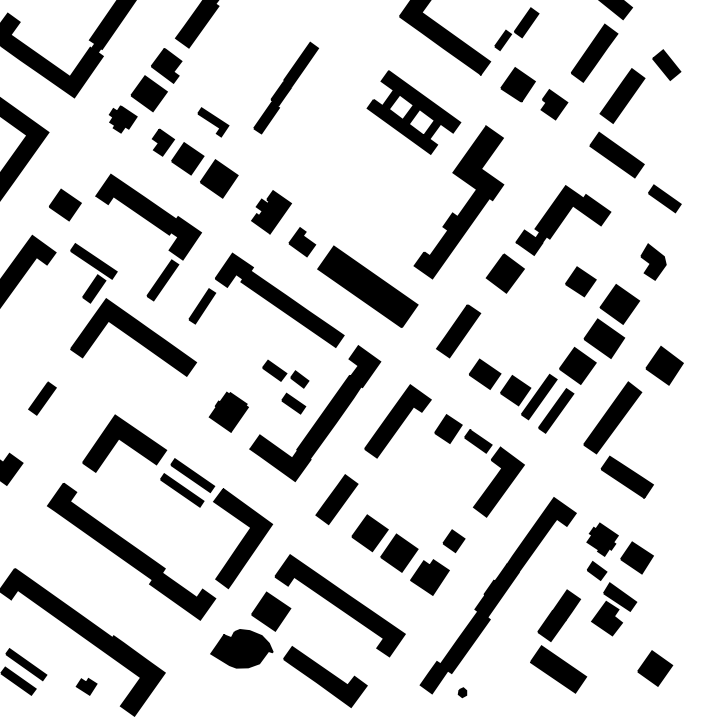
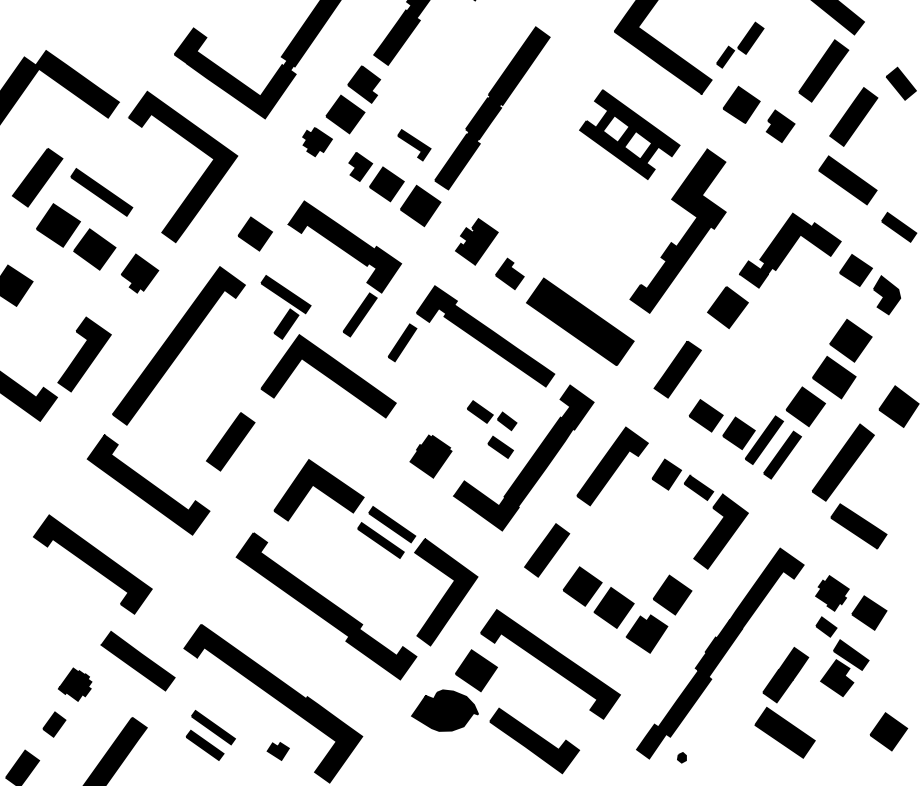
part: (286, 88) -> (492, 108), size x1.67
part: (580, 281) -> (855, 270), moved
part: (42, 398) -> (230, 441), size x1.67
part: (453, 540) -> (672, 594), size x1.67

